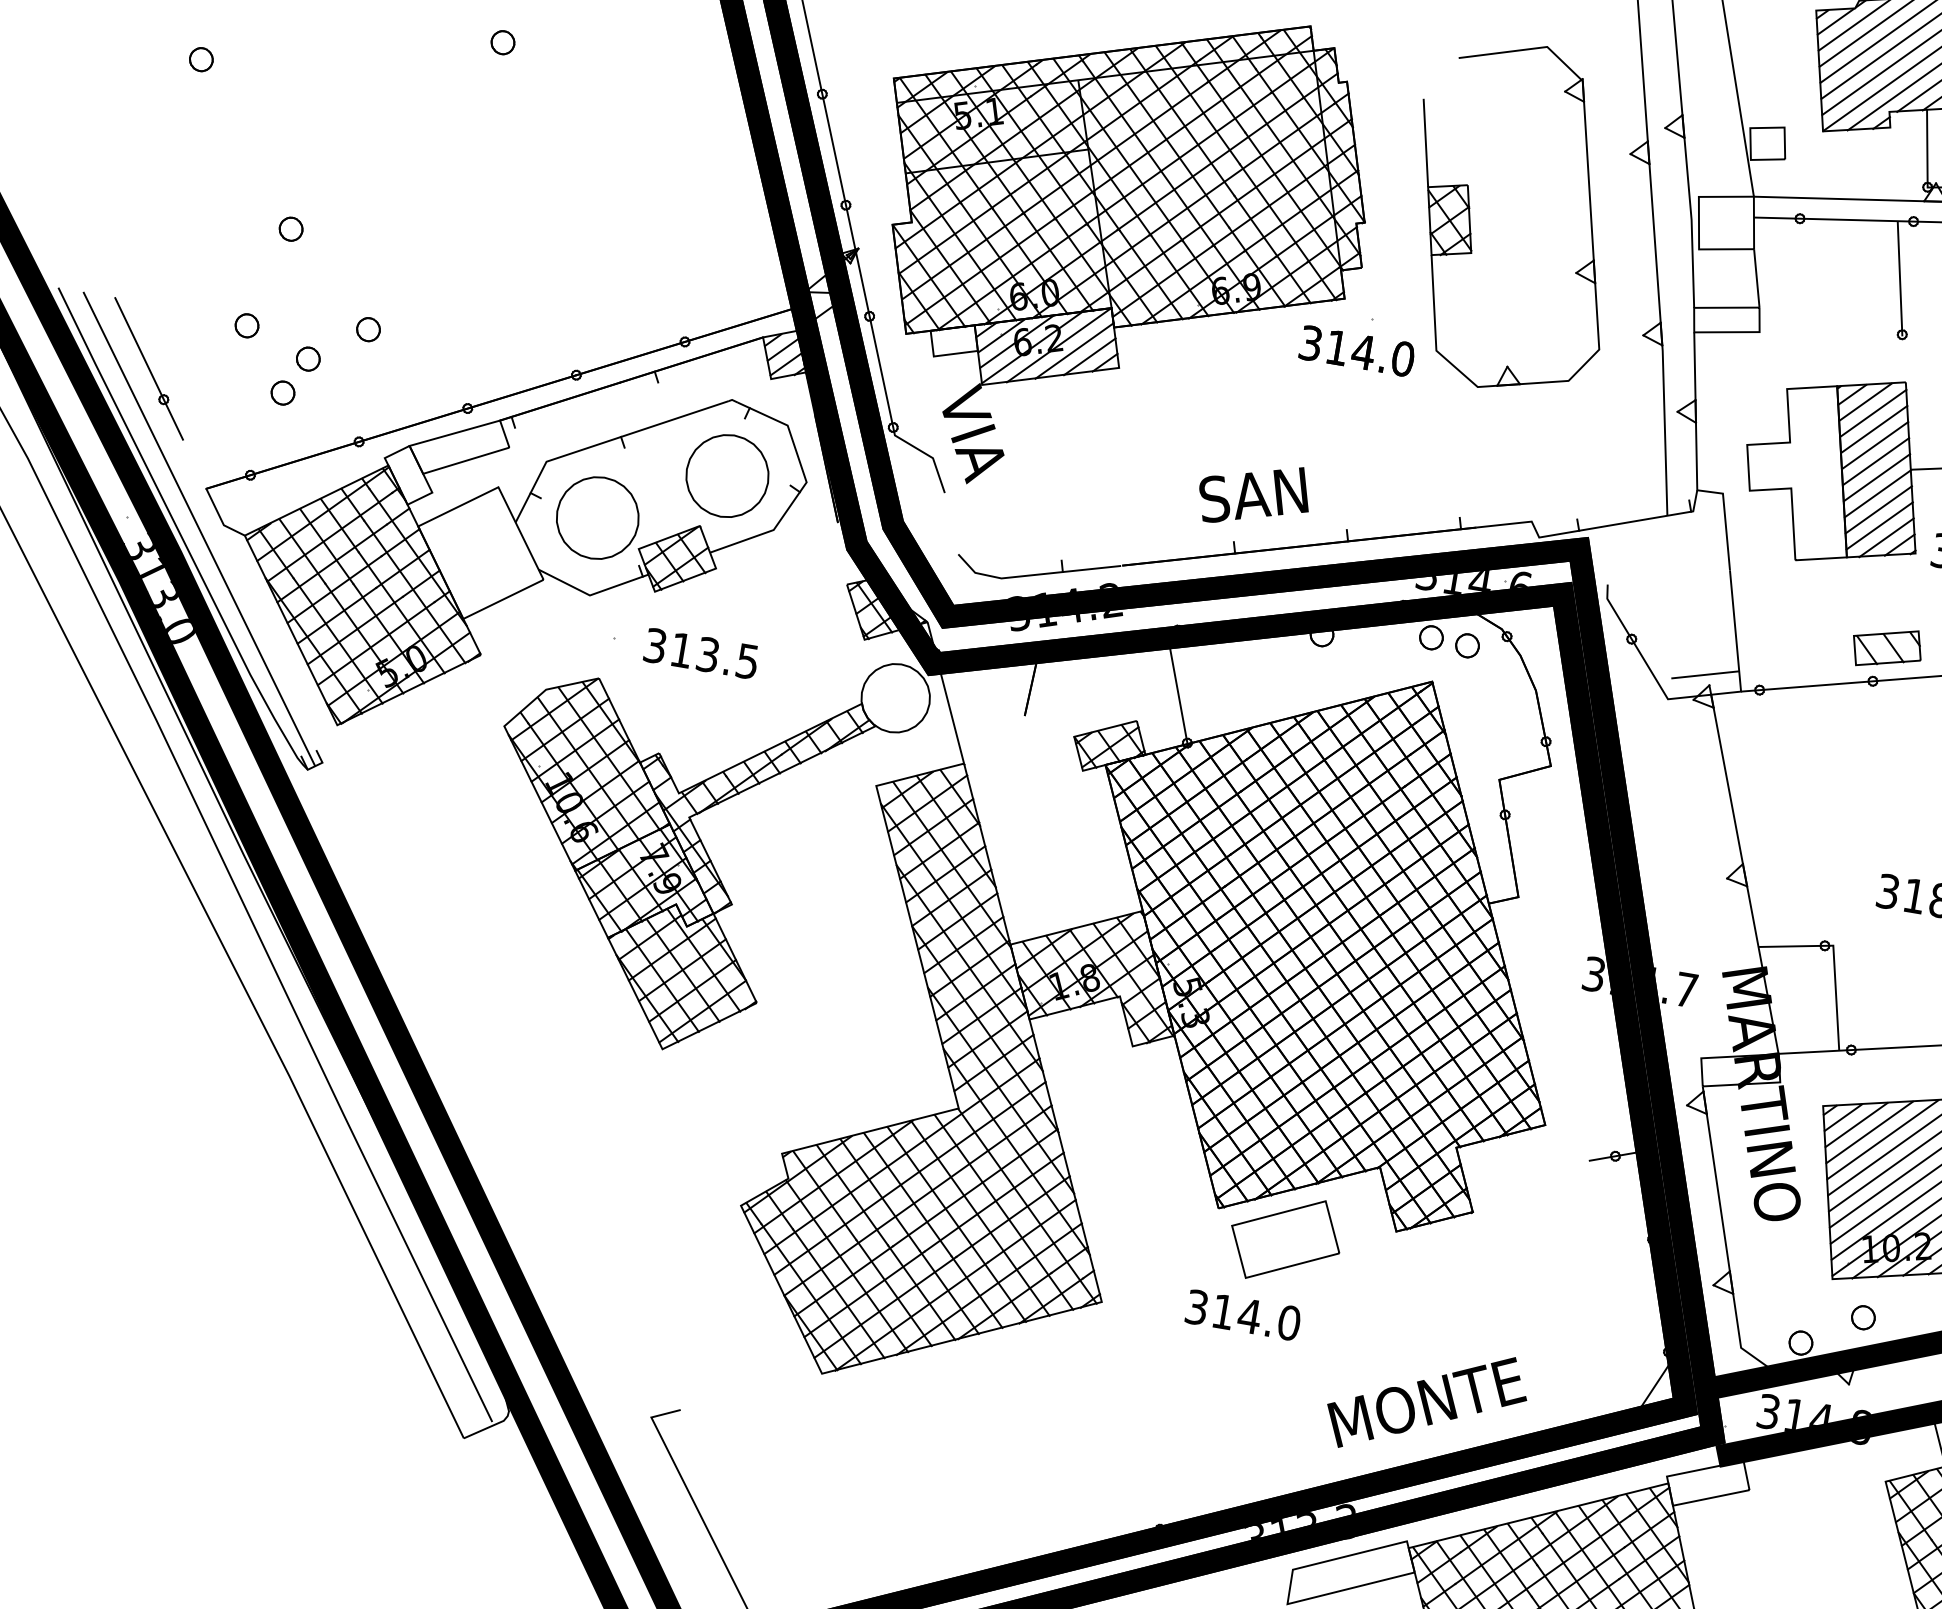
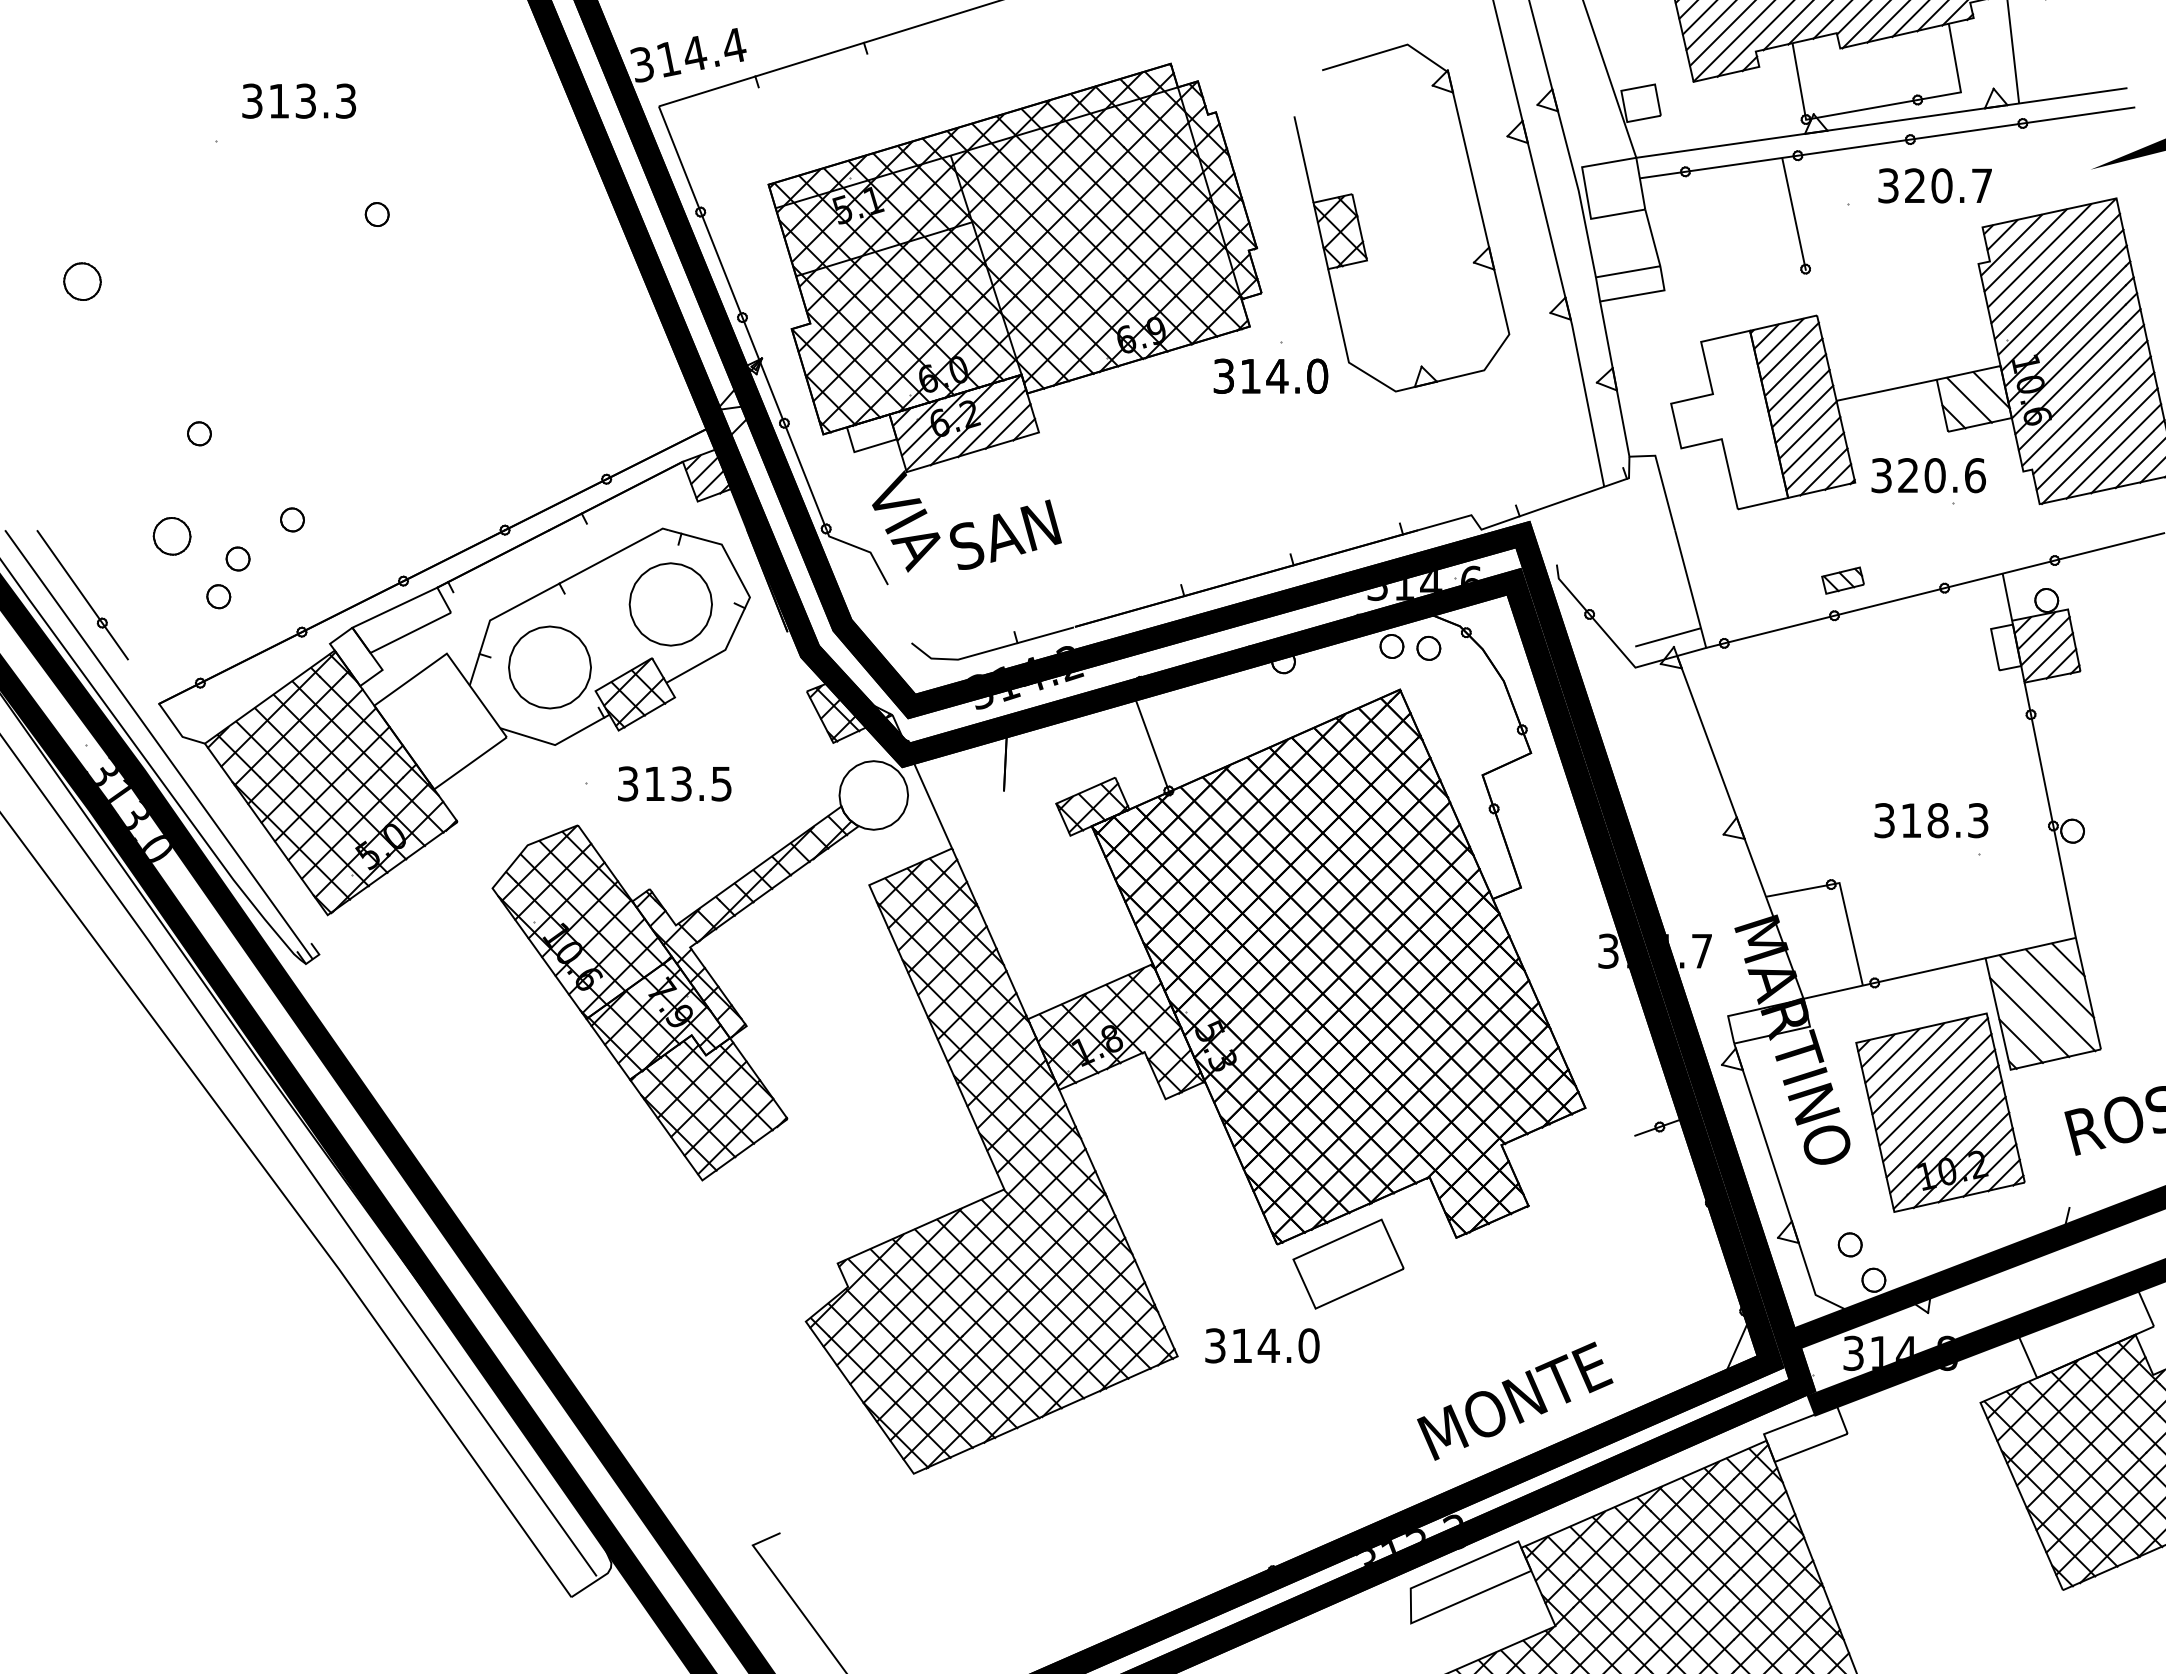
part: (201, 59) -> (82, 281), size x1.6
part: (246, 325) -> (171, 536), size x1.6
text: (1254, 494) -> (1005, 534), moved
part: (1886, 647) -> (1842, 580), size x0.6
text: (1243, 1314) -> (1262, 1345), moved
part: (1862, 1317) -> (1849, 1244), moved

